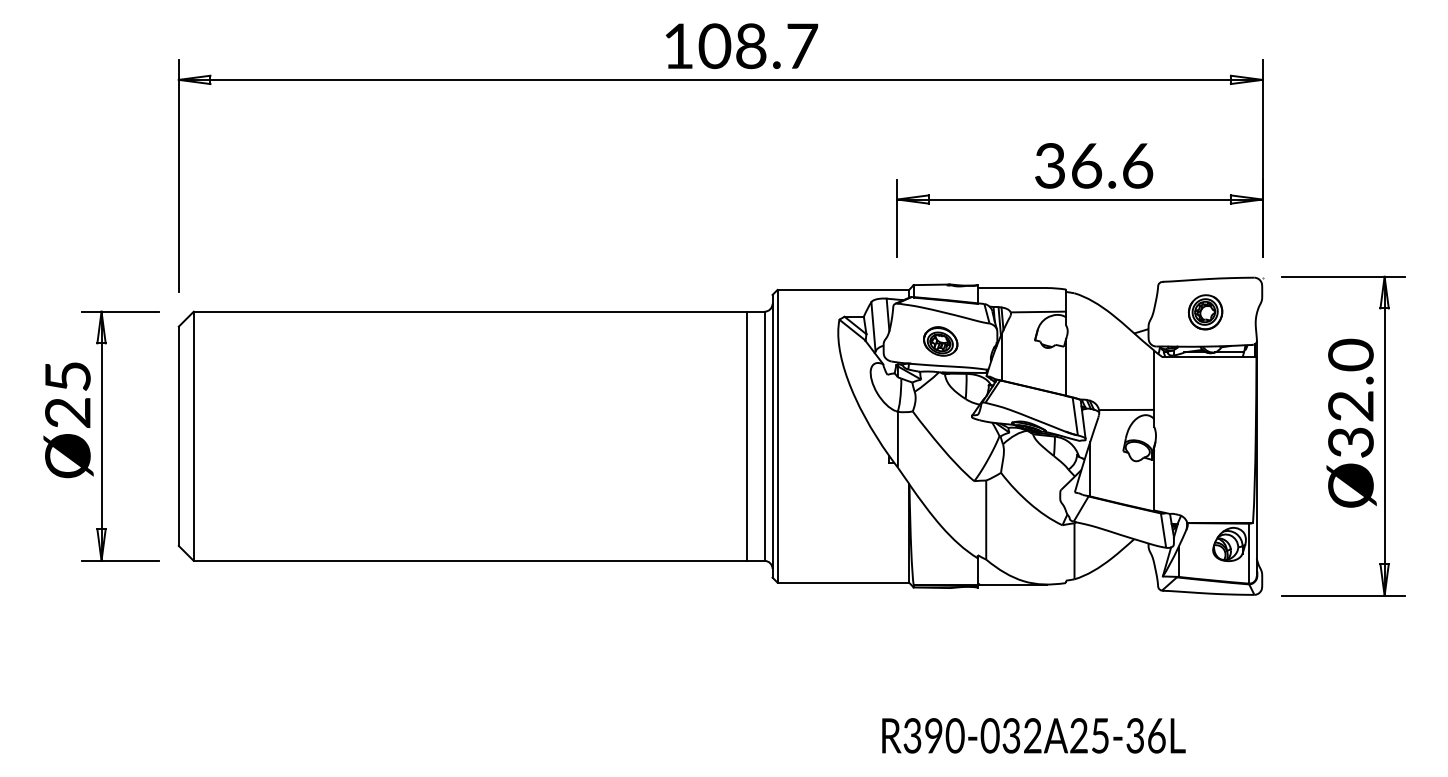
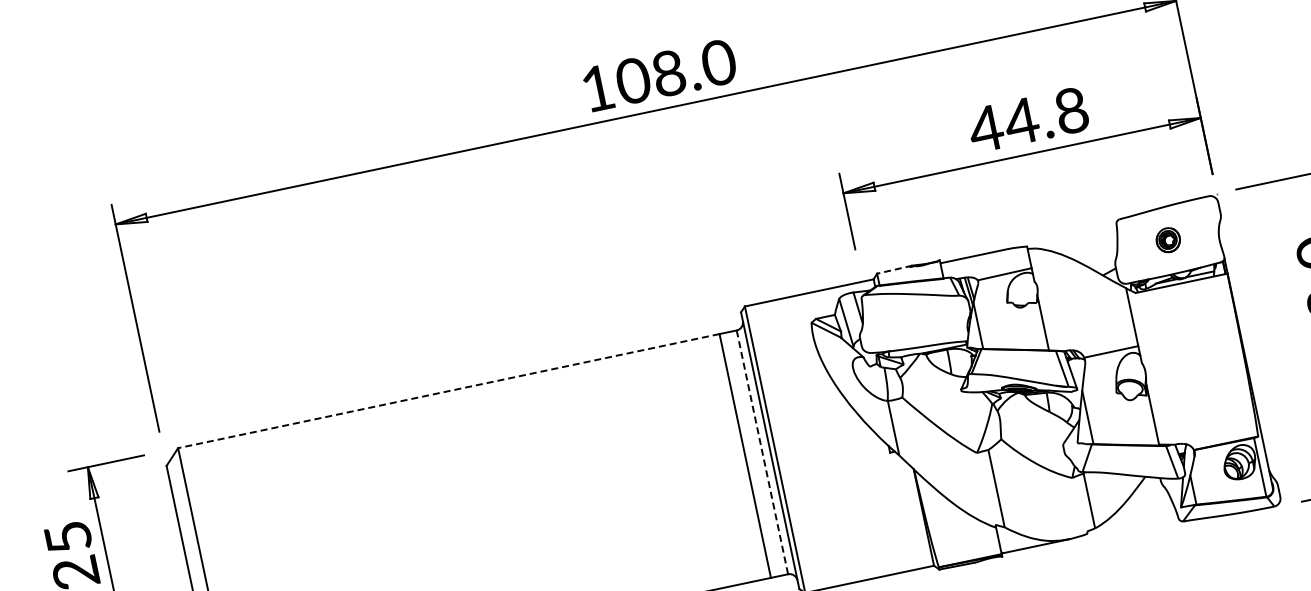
text: (802, 46) -> (719, 63), 108.7 -> 108.0
text: (1093, 165) -> (1028, 119), 36.6 -> 44.8
line: (931, 284) -> (894, 269), solid -> dashed
line: (470, 311) -> (448, 390), solid -> dashed
part: (1205, 312) -> (1168, 240), size x0.7
part: (940, 341) -> (914, 323), removed
line: (764, 436) -> (762, 452), solid -> dashed

